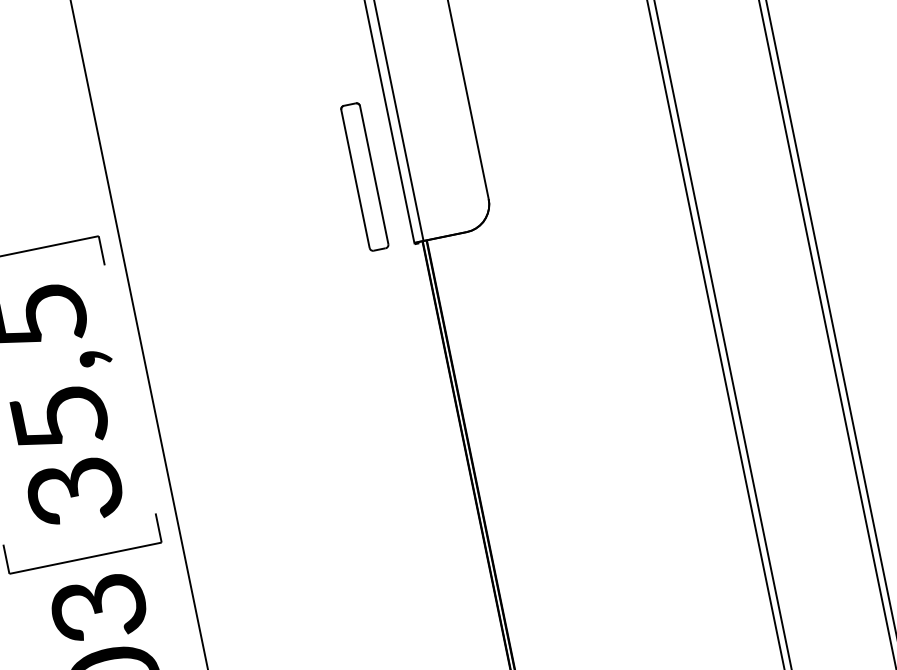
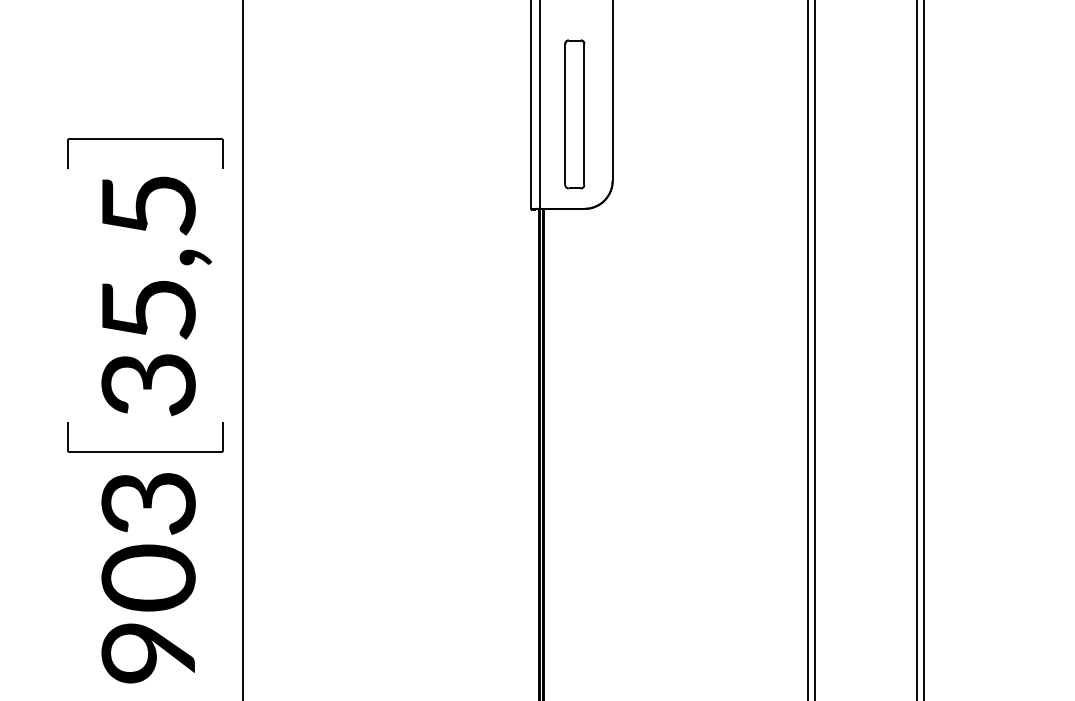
part: (364, 177) -> (574, 114), moved

